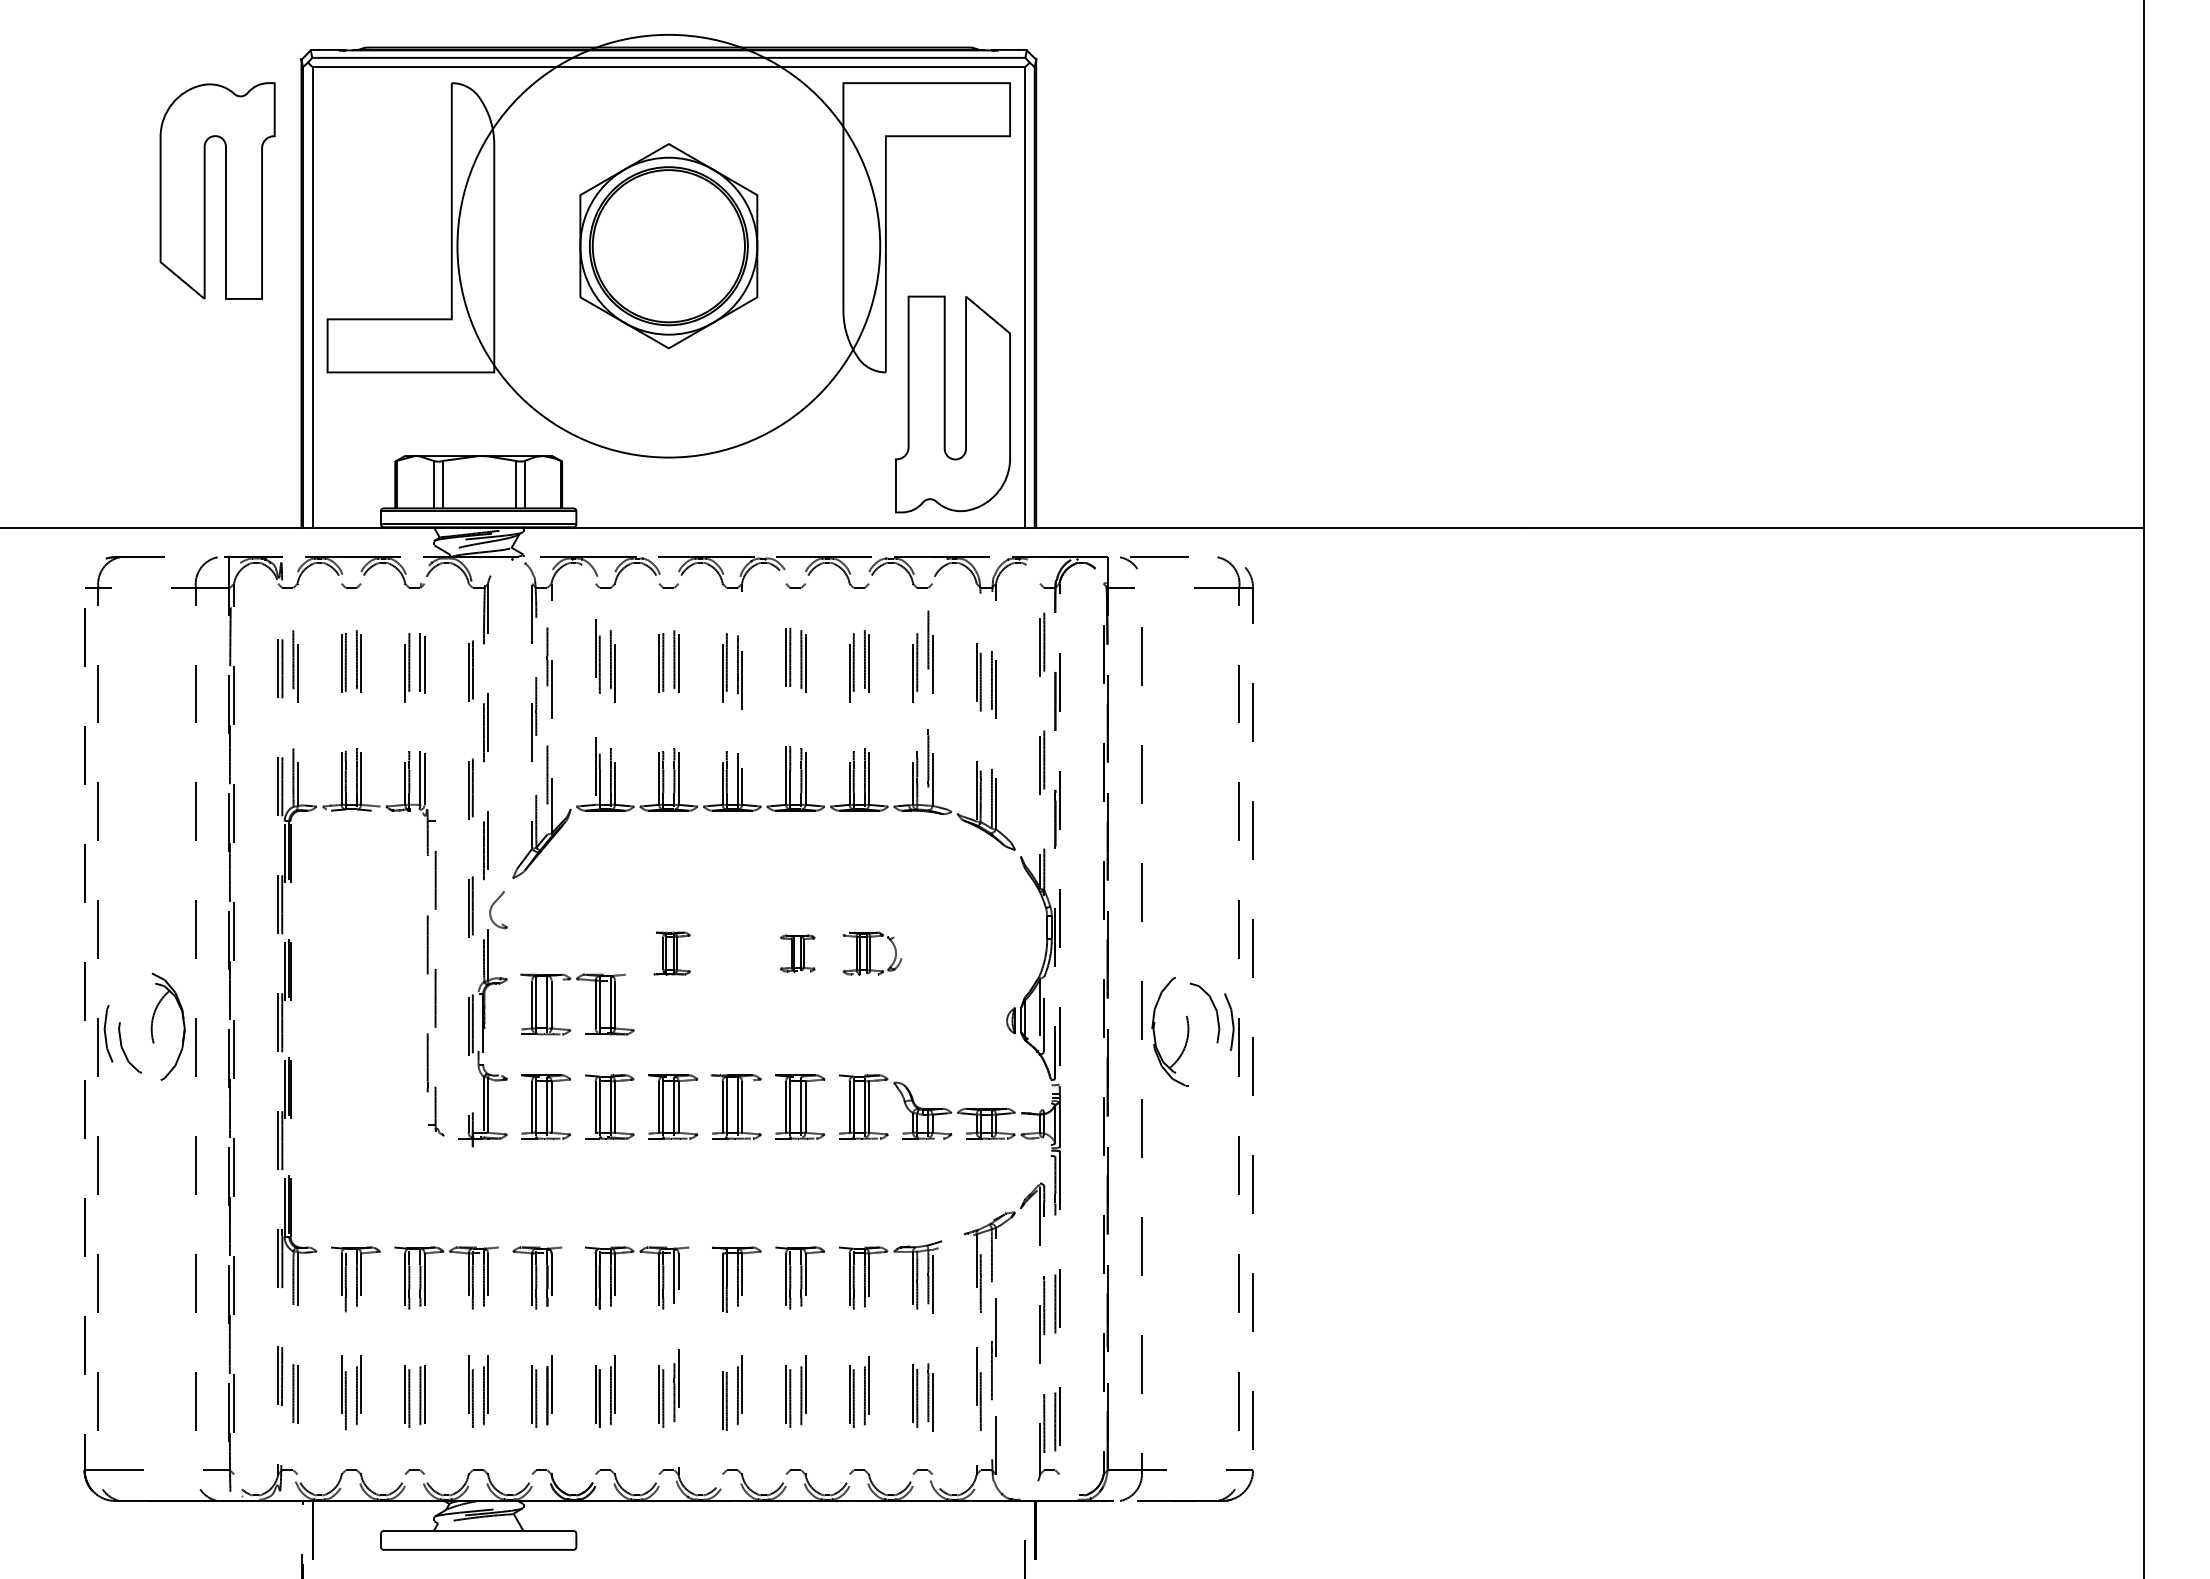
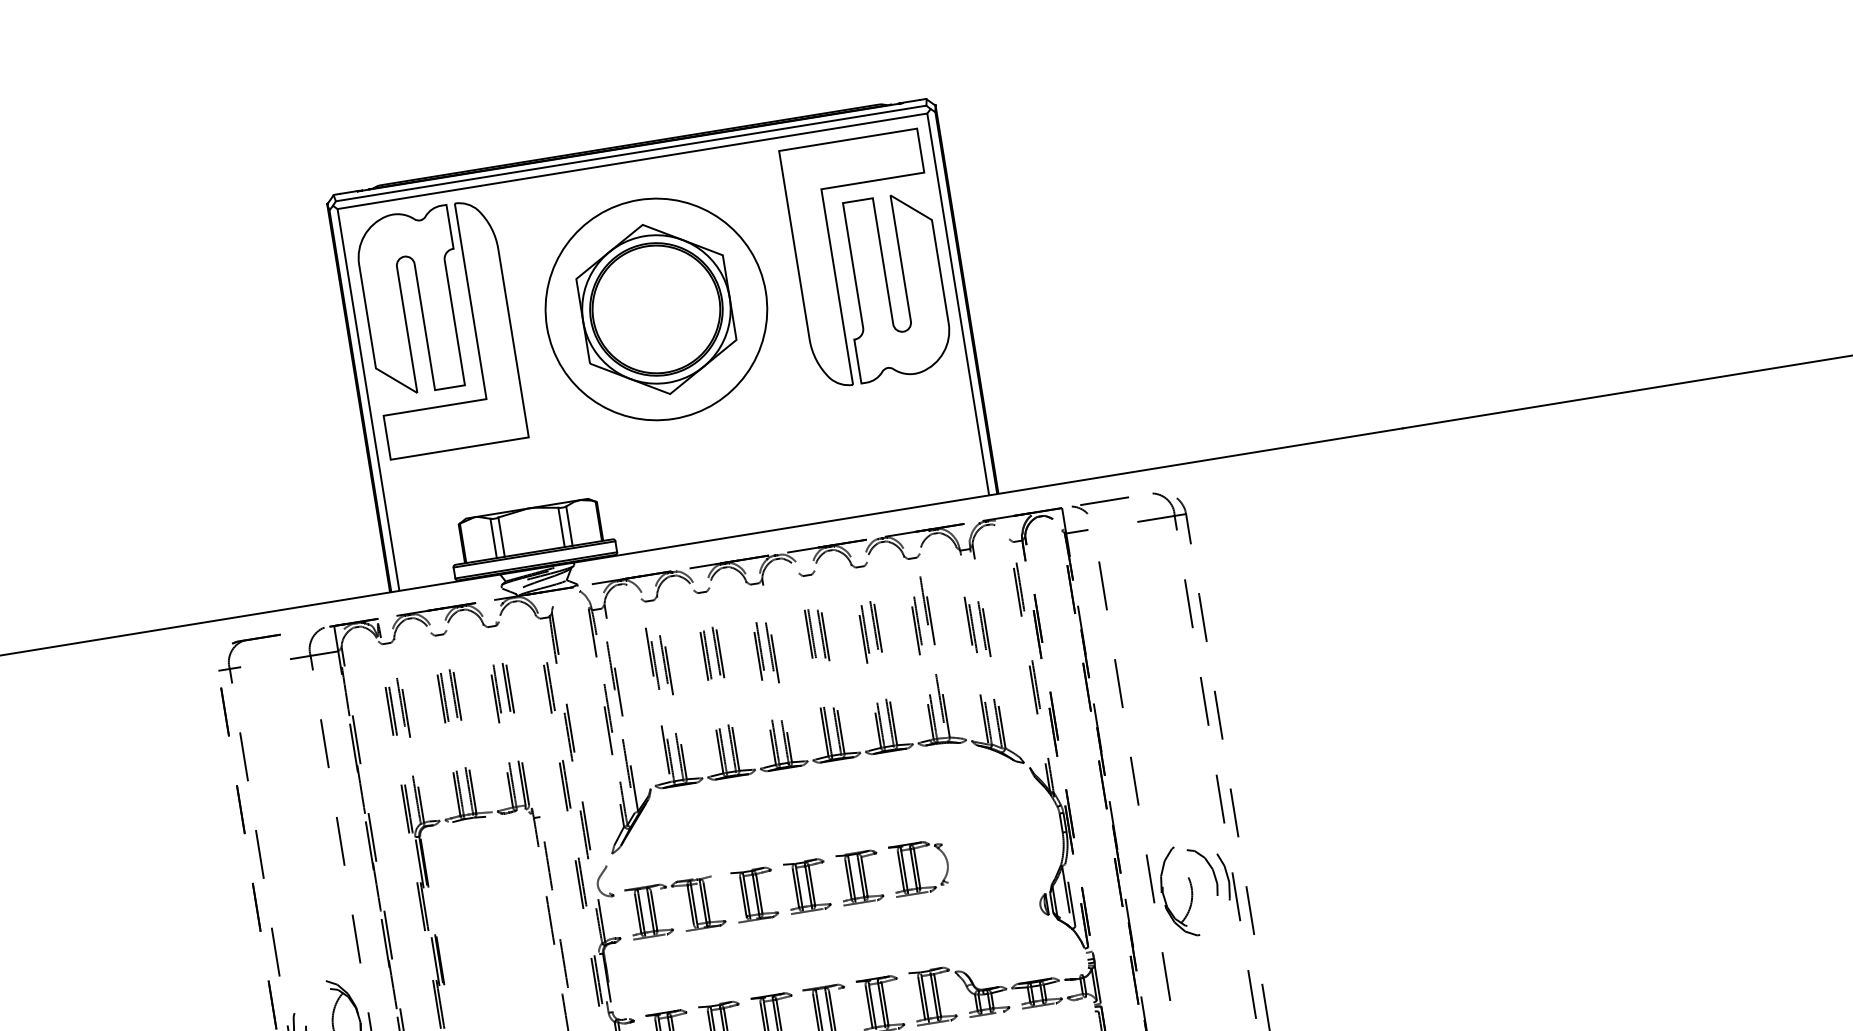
part: (225, 190) -> (420, 300), moved
circle: (668, 246) -> (656, 309), size x0.62
part: (945, 404) -> (887, 287), moved
part: (673, 953) -> (755, 894), size x1.43
part: (736, 953) -> (807, 886), added
part: (800, 953) -> (860, 877), size x1.67
part: (872, 953) -> (919, 867), size x1.43
part: (595, 1004) -> (690, 905), moved

